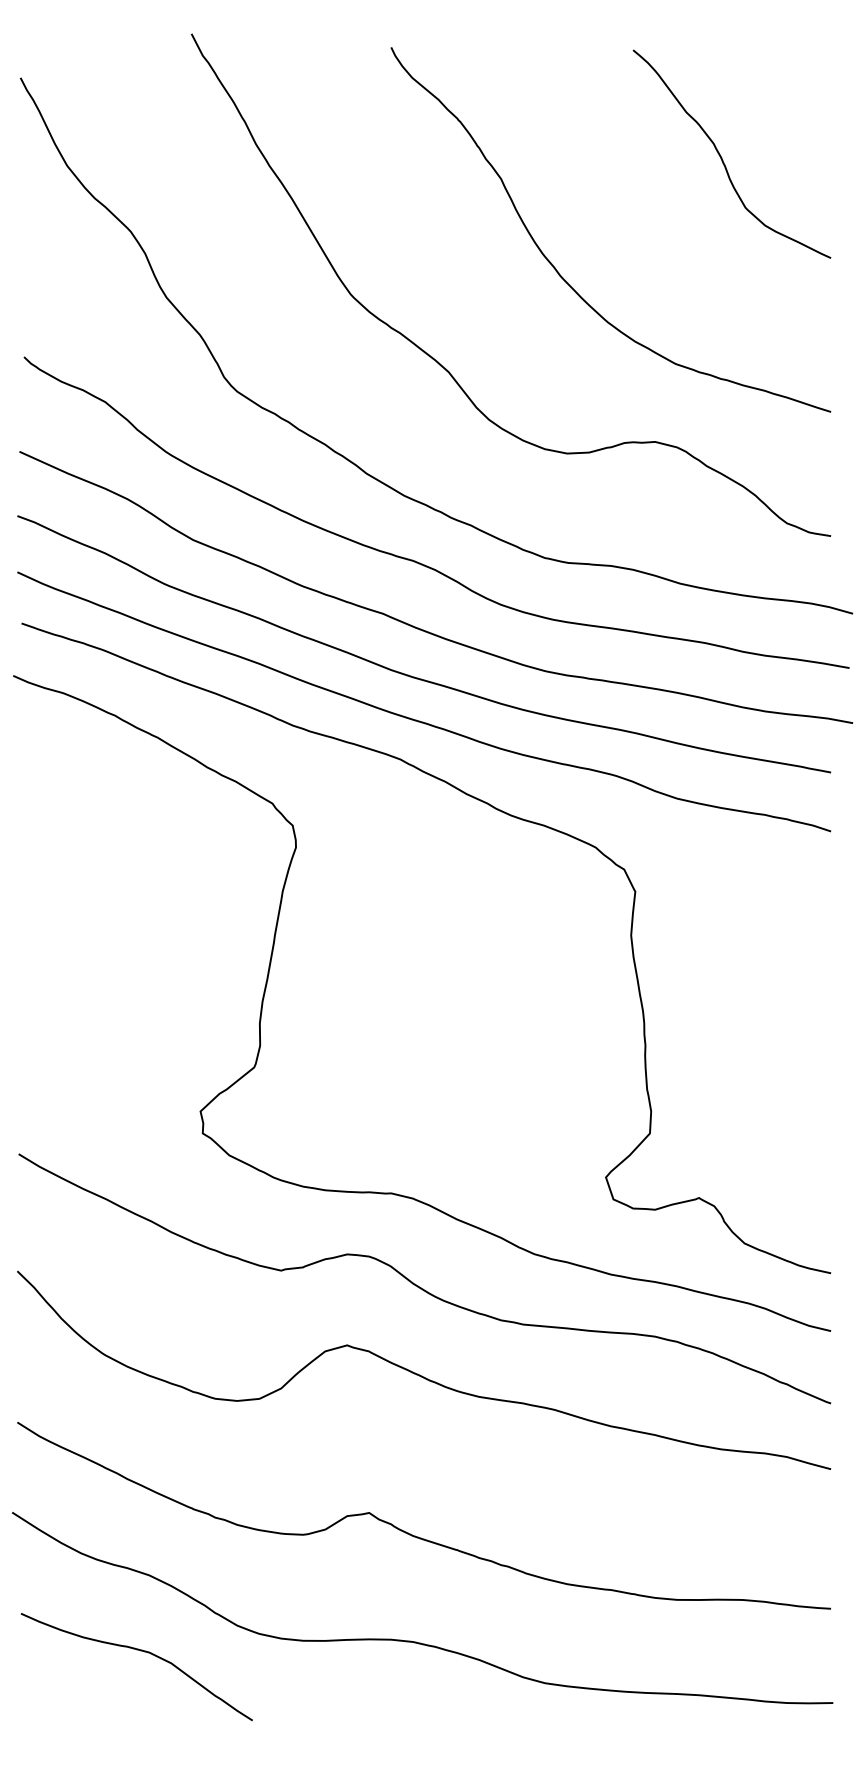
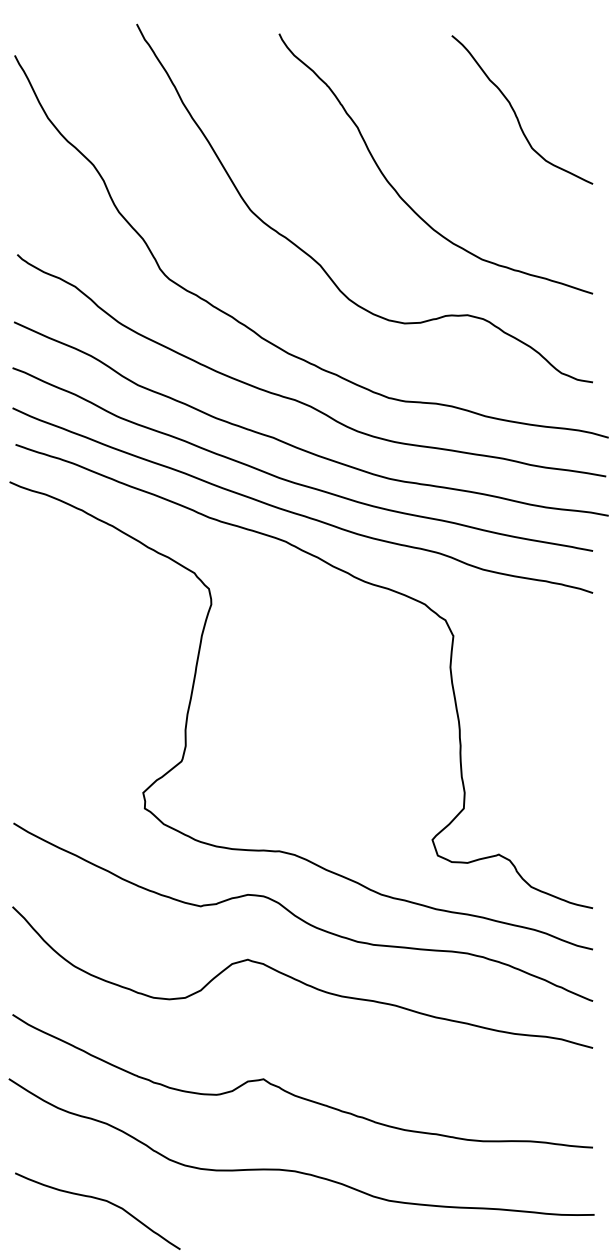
curve: (140, 1651) -> (100, 1200), moved

